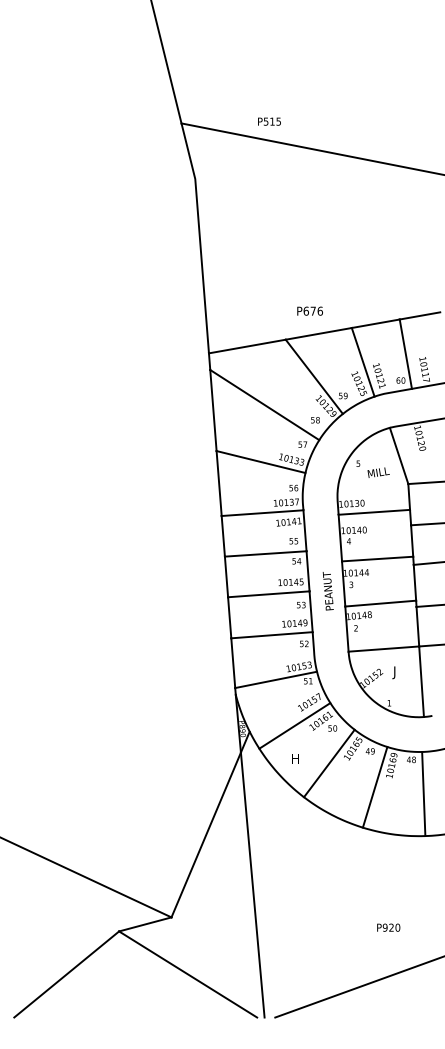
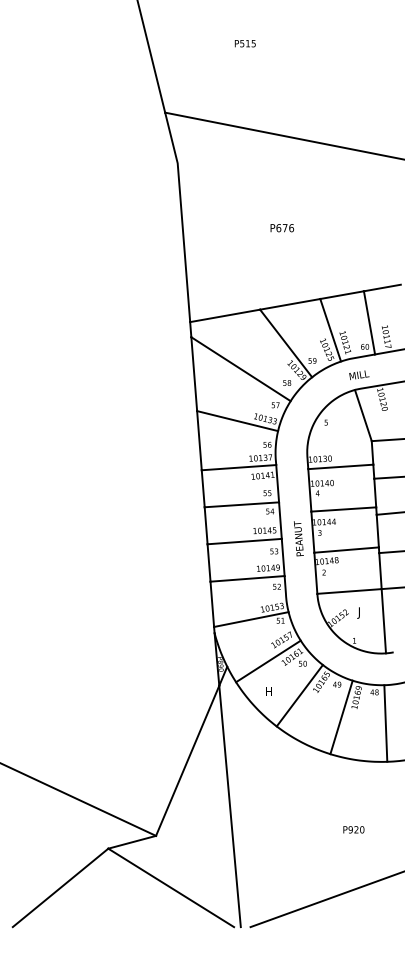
text: (269, 121) -> (245, 43), moved
text: (309, 310) -> (281, 227), moved
text: (378, 472) -> (359, 375), moved
text: (388, 927) -> (353, 829), moved

